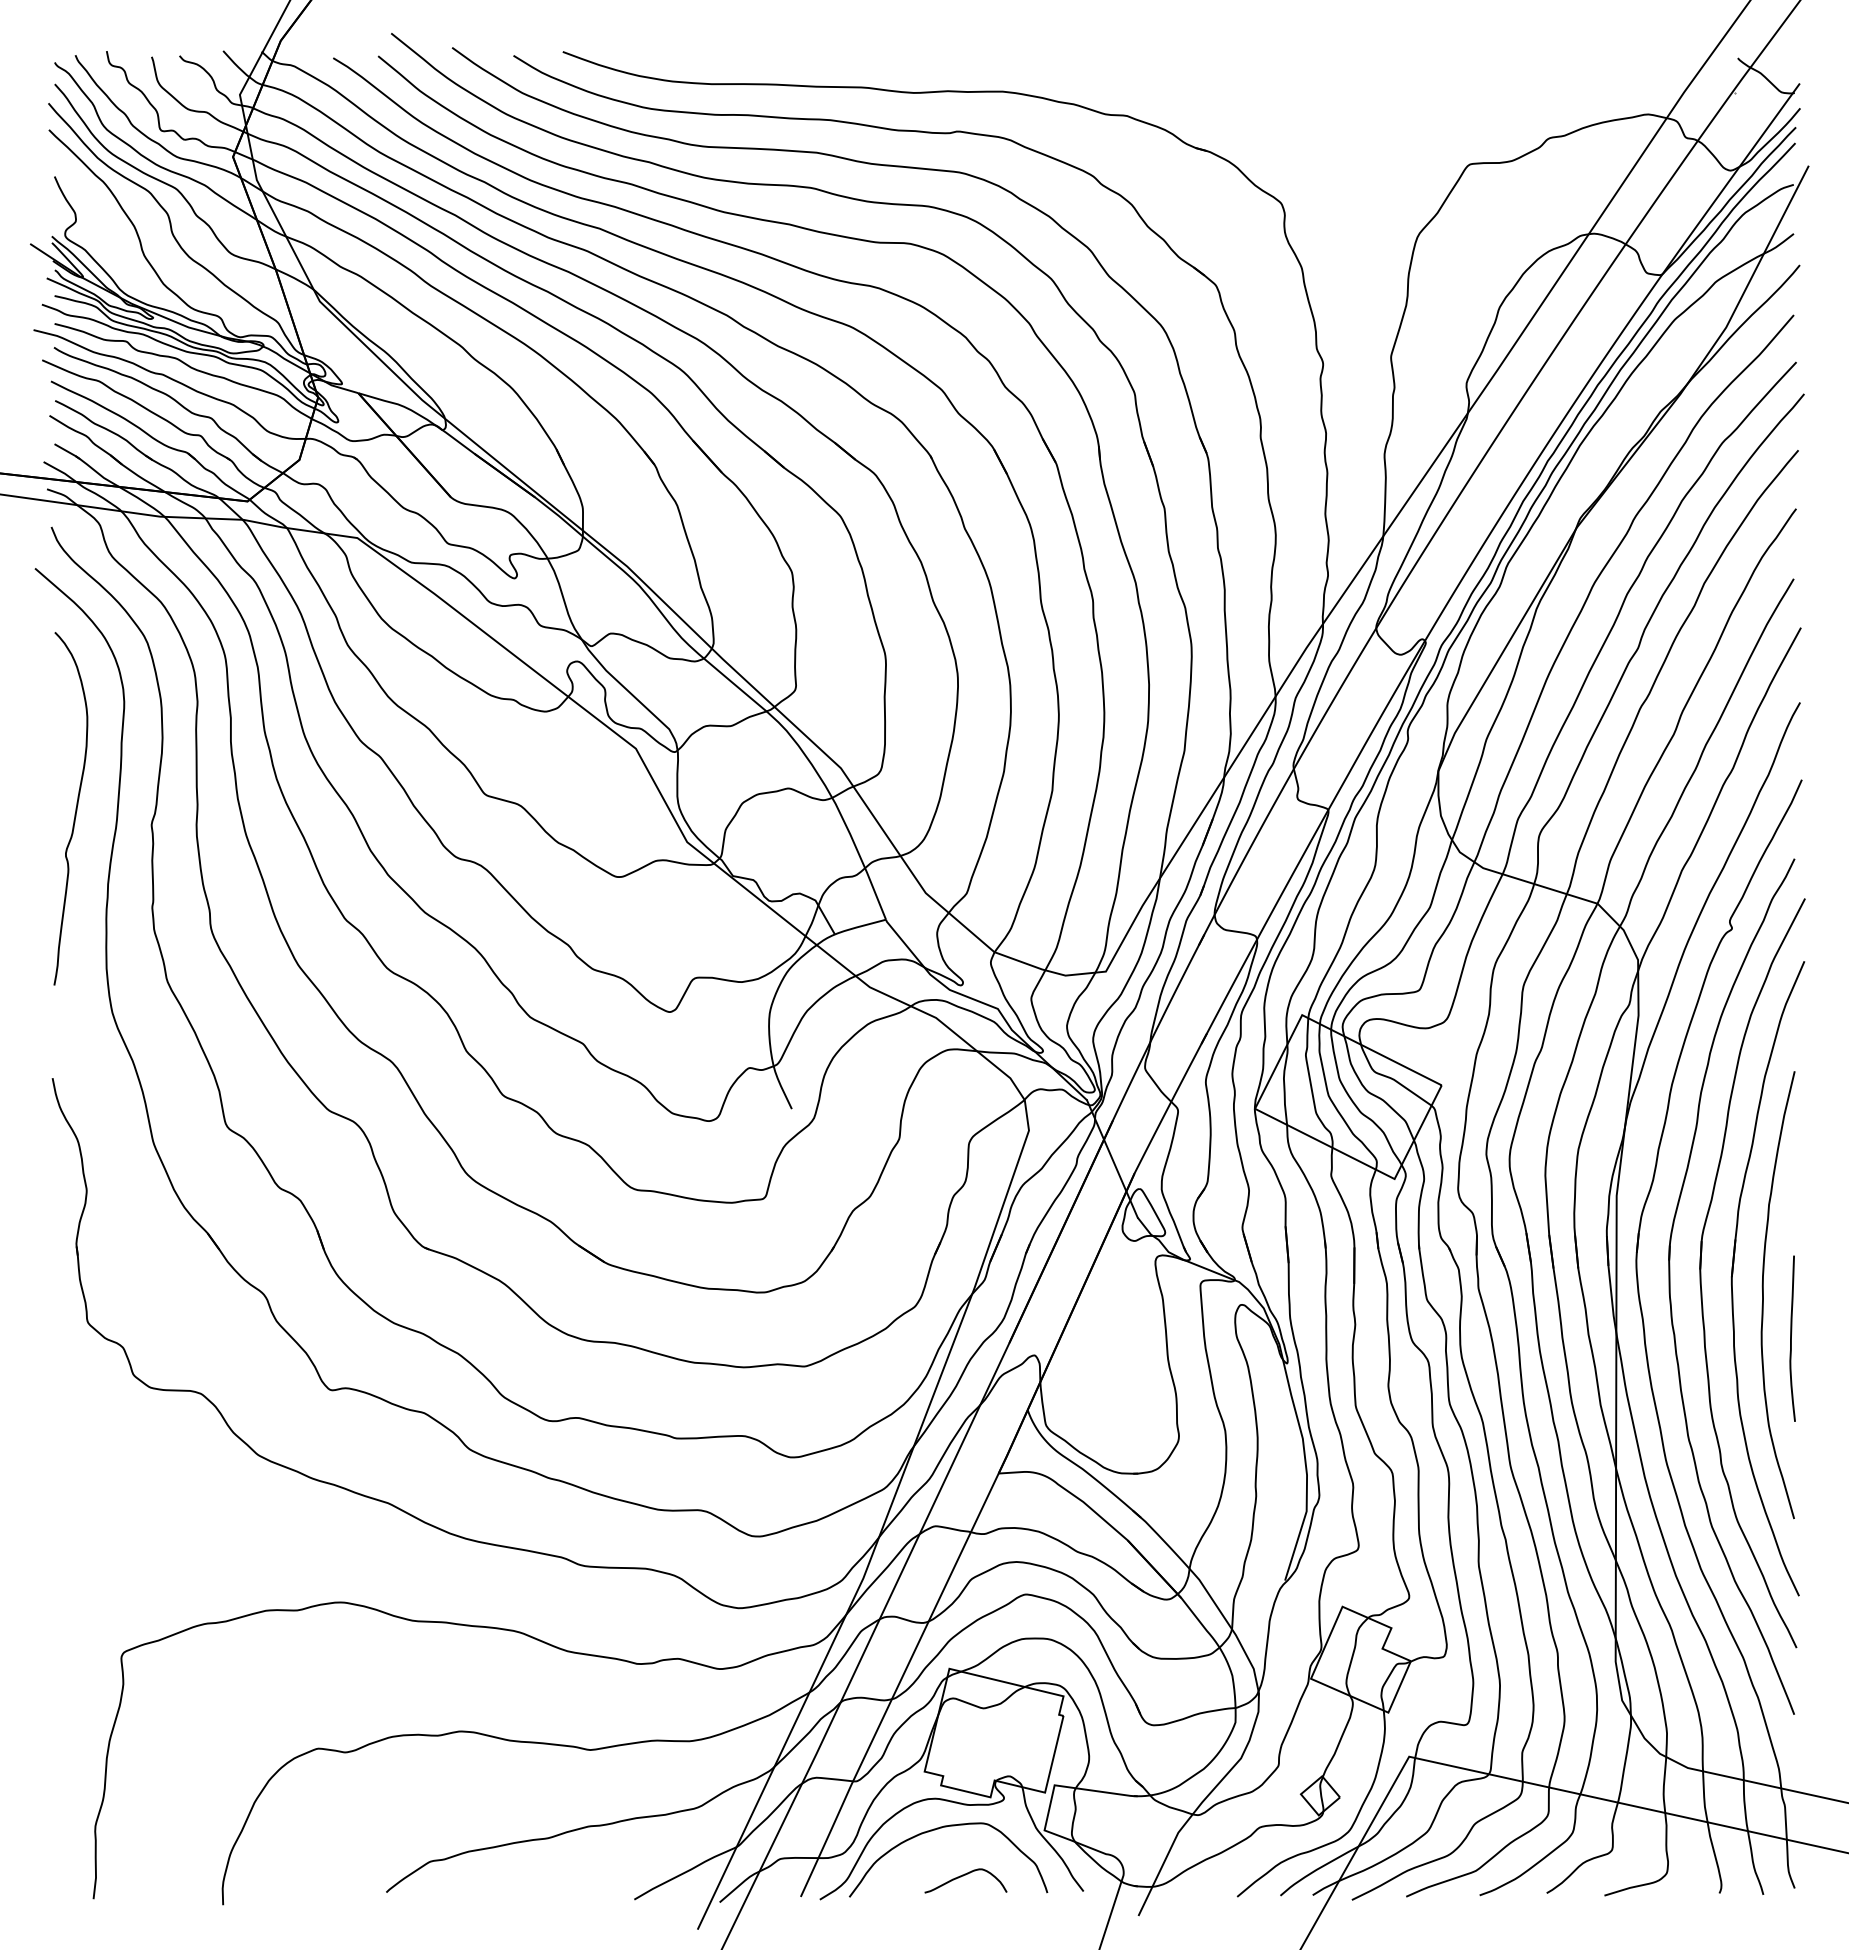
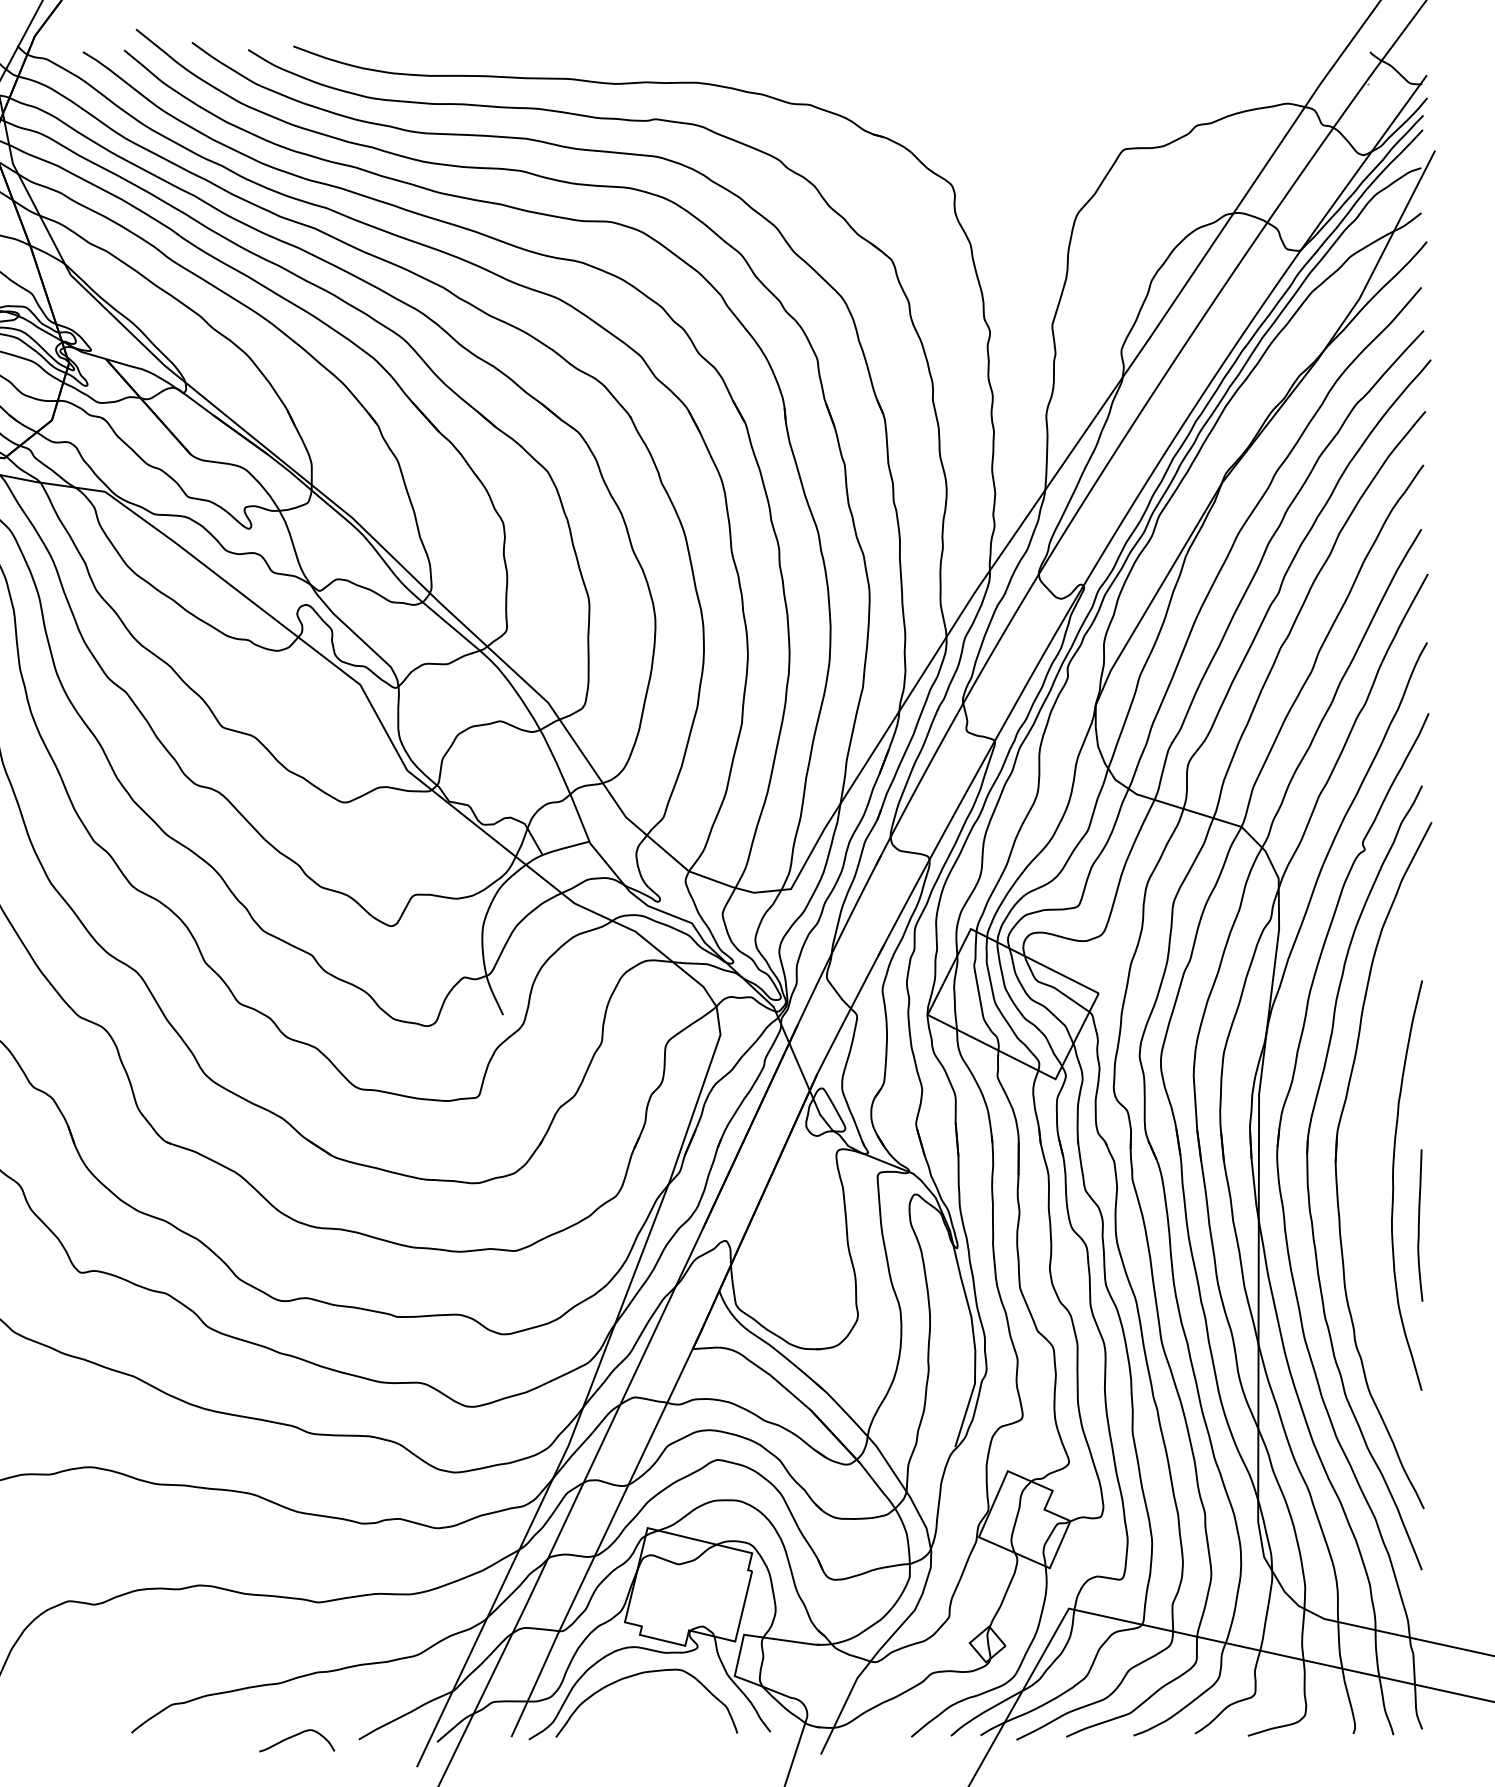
part: (1733, 1274) -> (1366, 1166), removed
curve: (963, 1876) -> (294, 1736), moved

